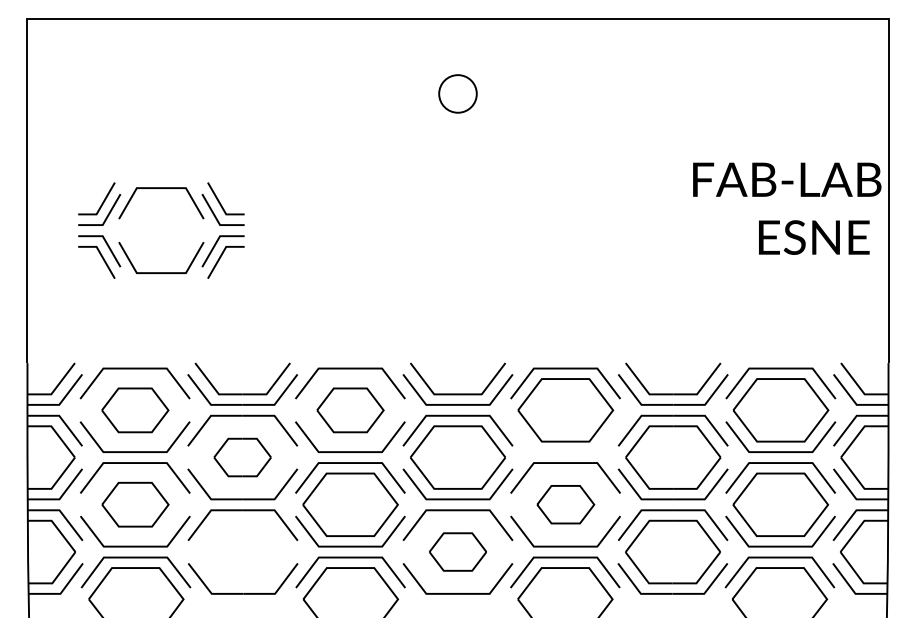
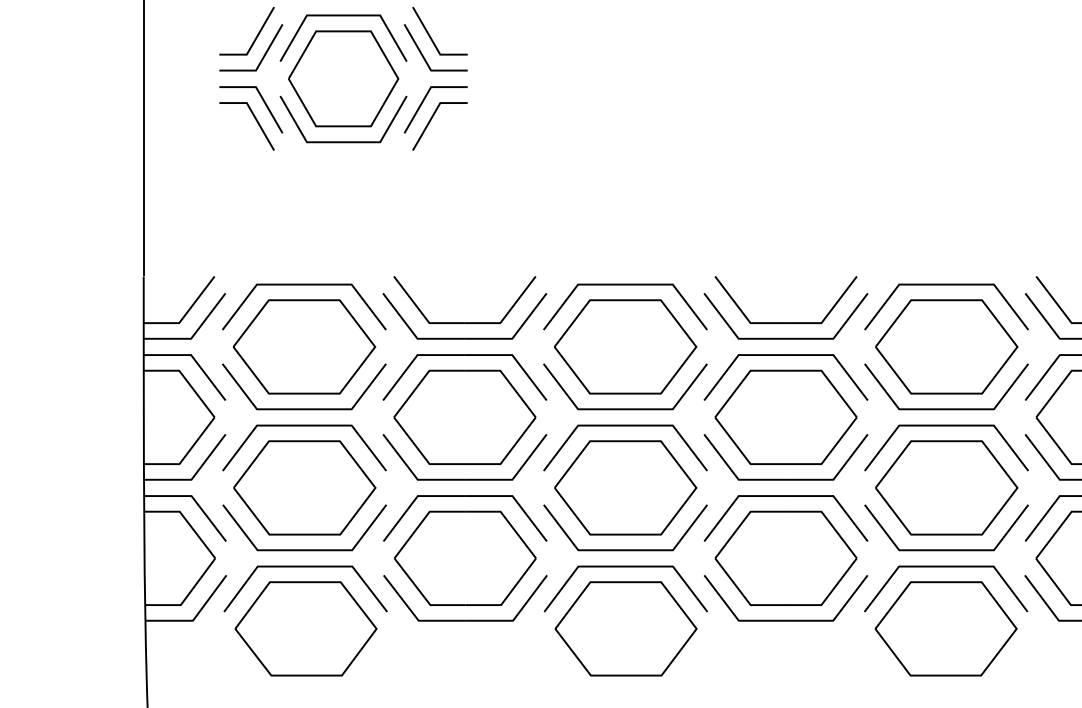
part: (161, 230) -> (343, 78), added
part: (135, 410) -> (304, 347), size x1.43
part: (350, 410) -> (625, 347), size x1.43
part: (565, 451) -> (946, 408), added
part: (242, 457) -> (464, 417), size x1.67
part: (135, 504) -> (304, 487), size x1.43
part: (565, 504) -> (946, 487), size x1.67
part: (242, 551) -> (464, 557), added
part: (457, 551) -> (785, 557), size x1.67

